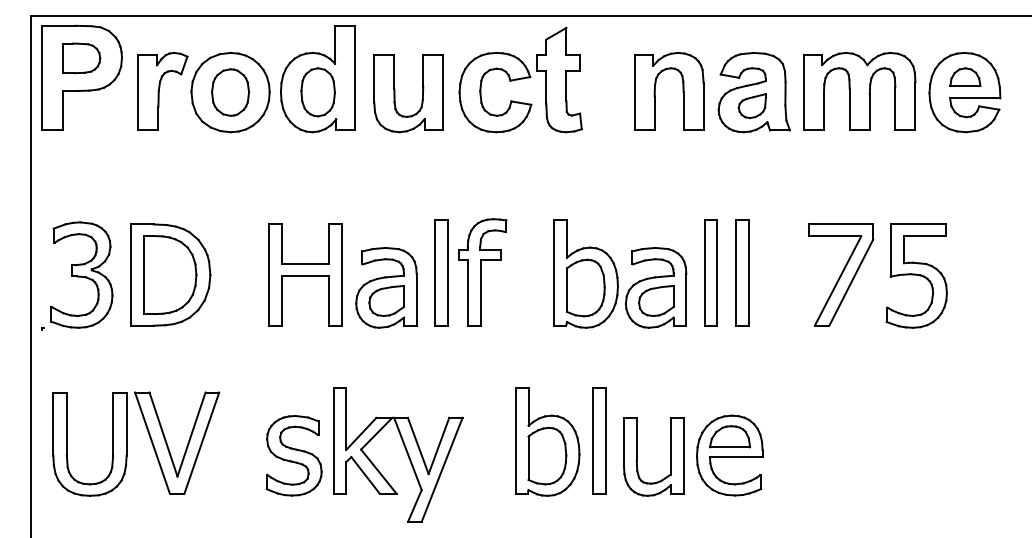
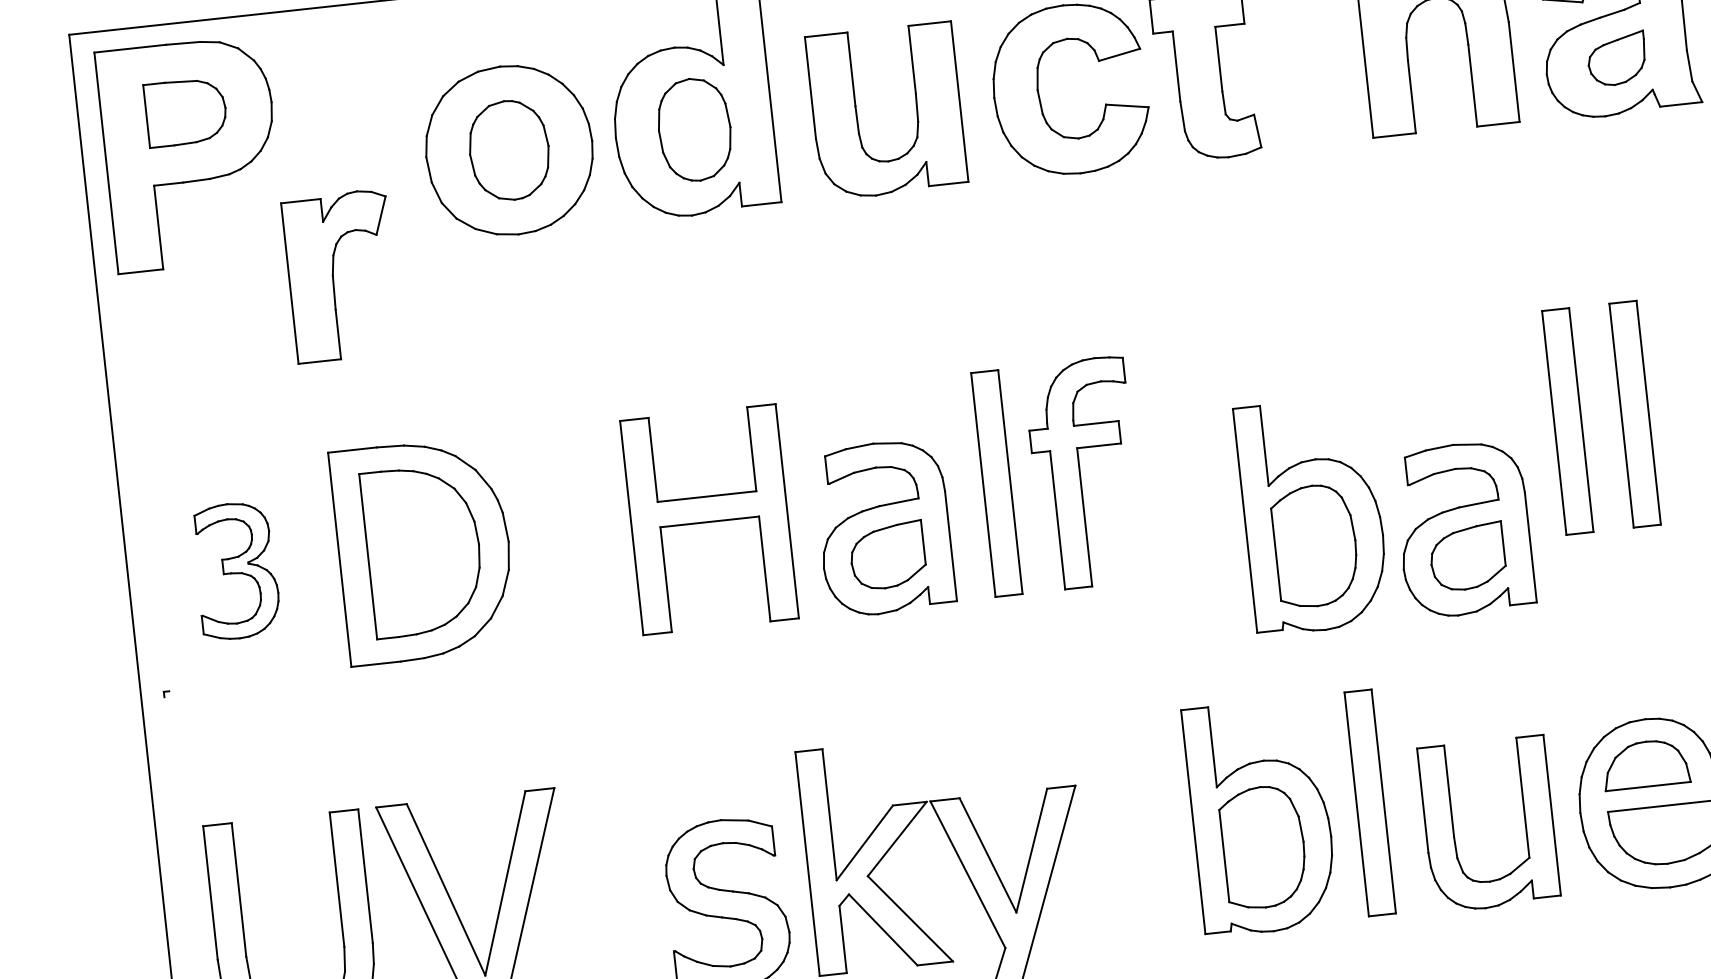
part: (162, 91) -> (340, 275), moved
part: (620, 273) -> (1385, 507), moved
part: (81, 274) -> (235, 569), size x0.6

